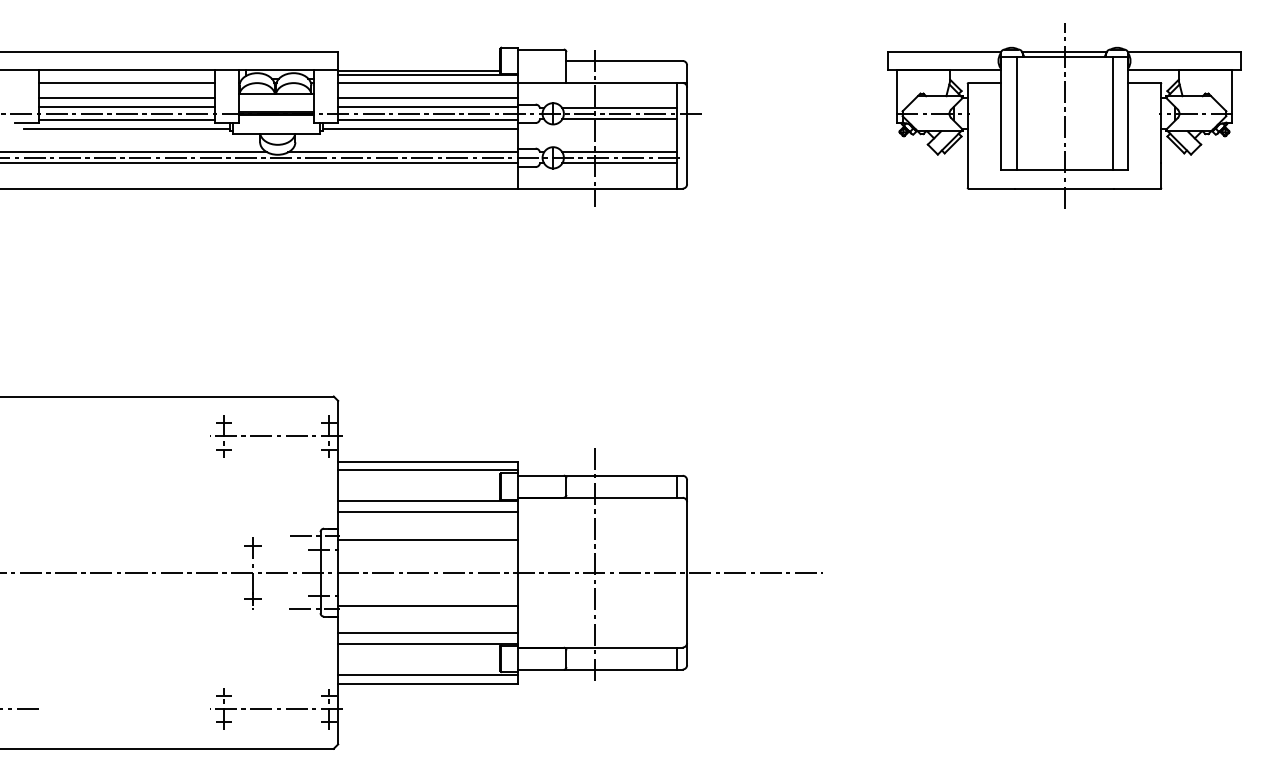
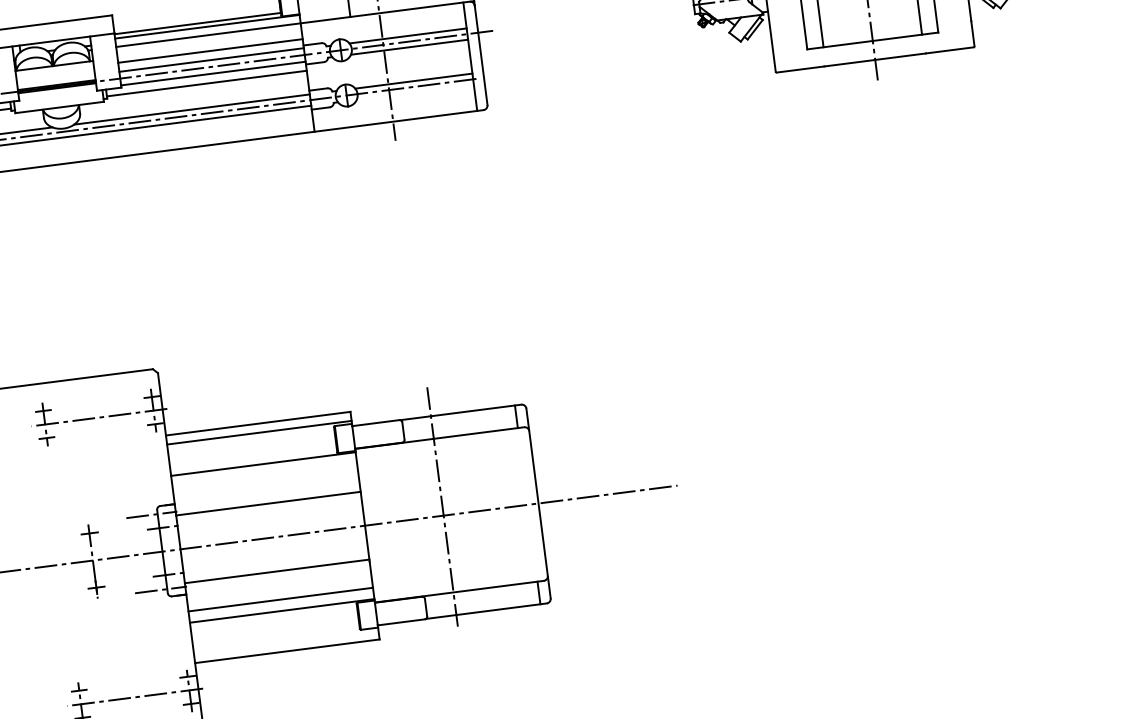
line: (619, 163) -> (415, 92), removed
line: (428, 512) -> (265, 475), removed
line: (428, 674) -> (286, 641), removed

